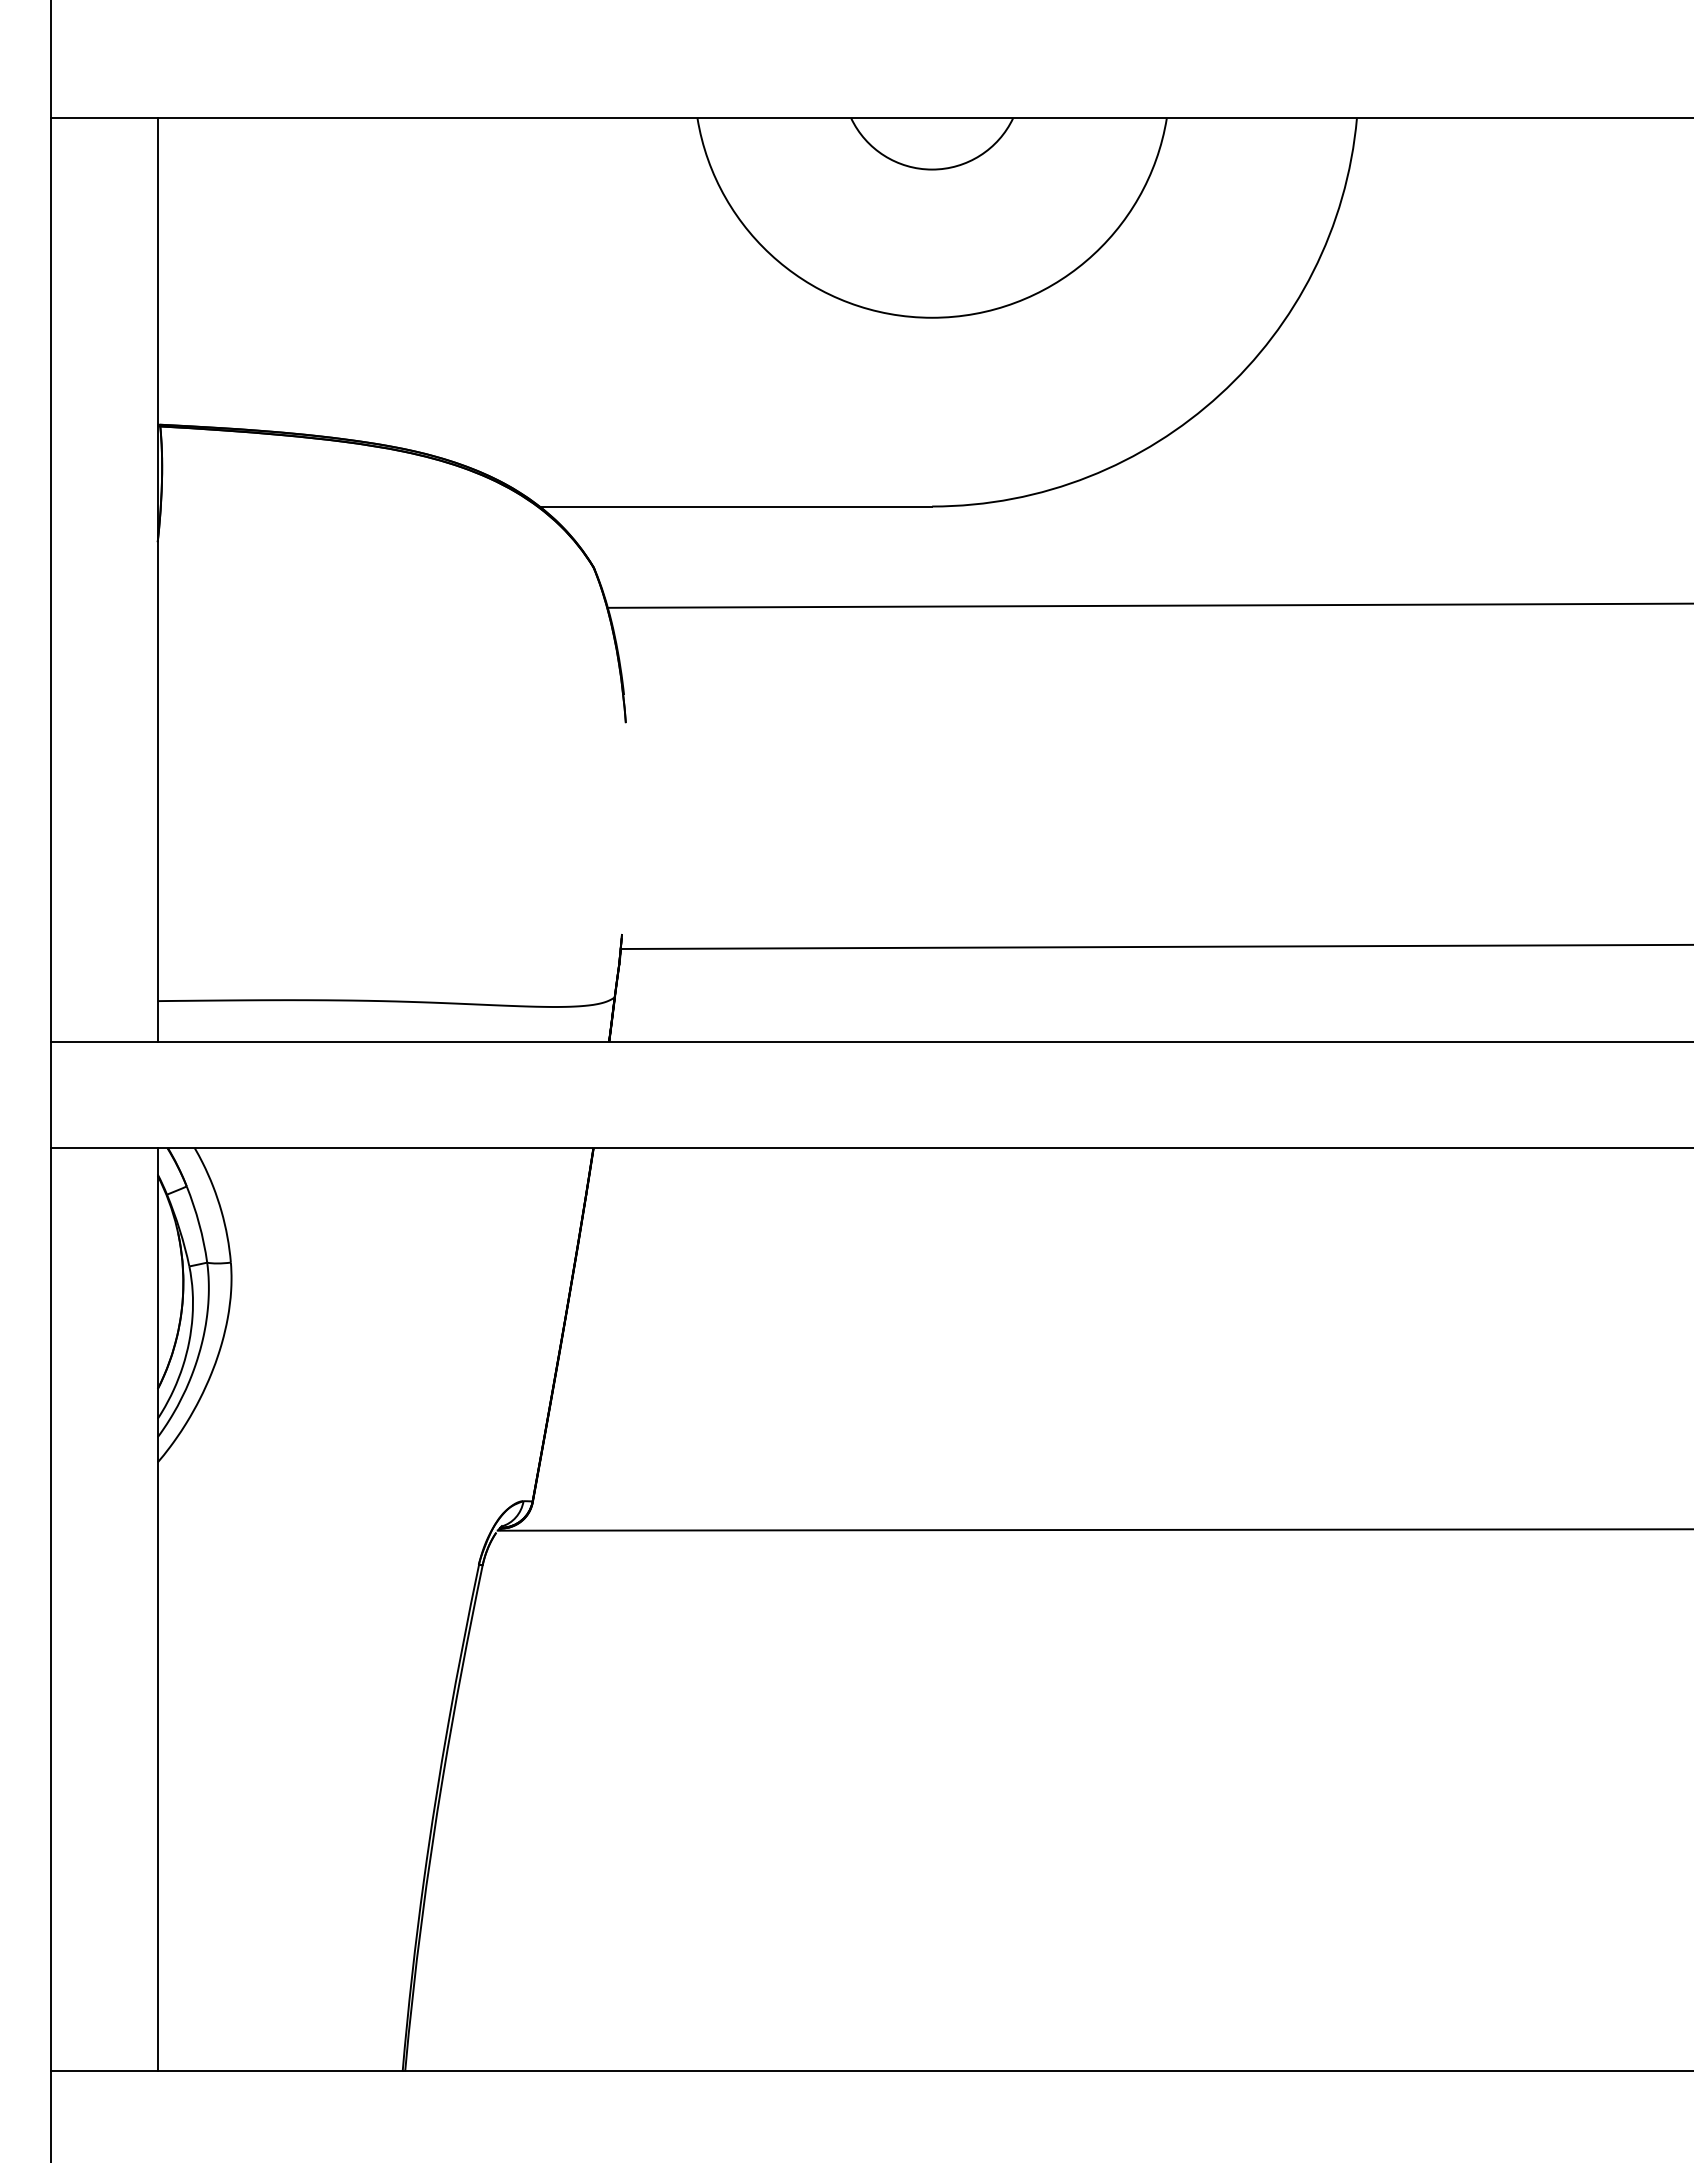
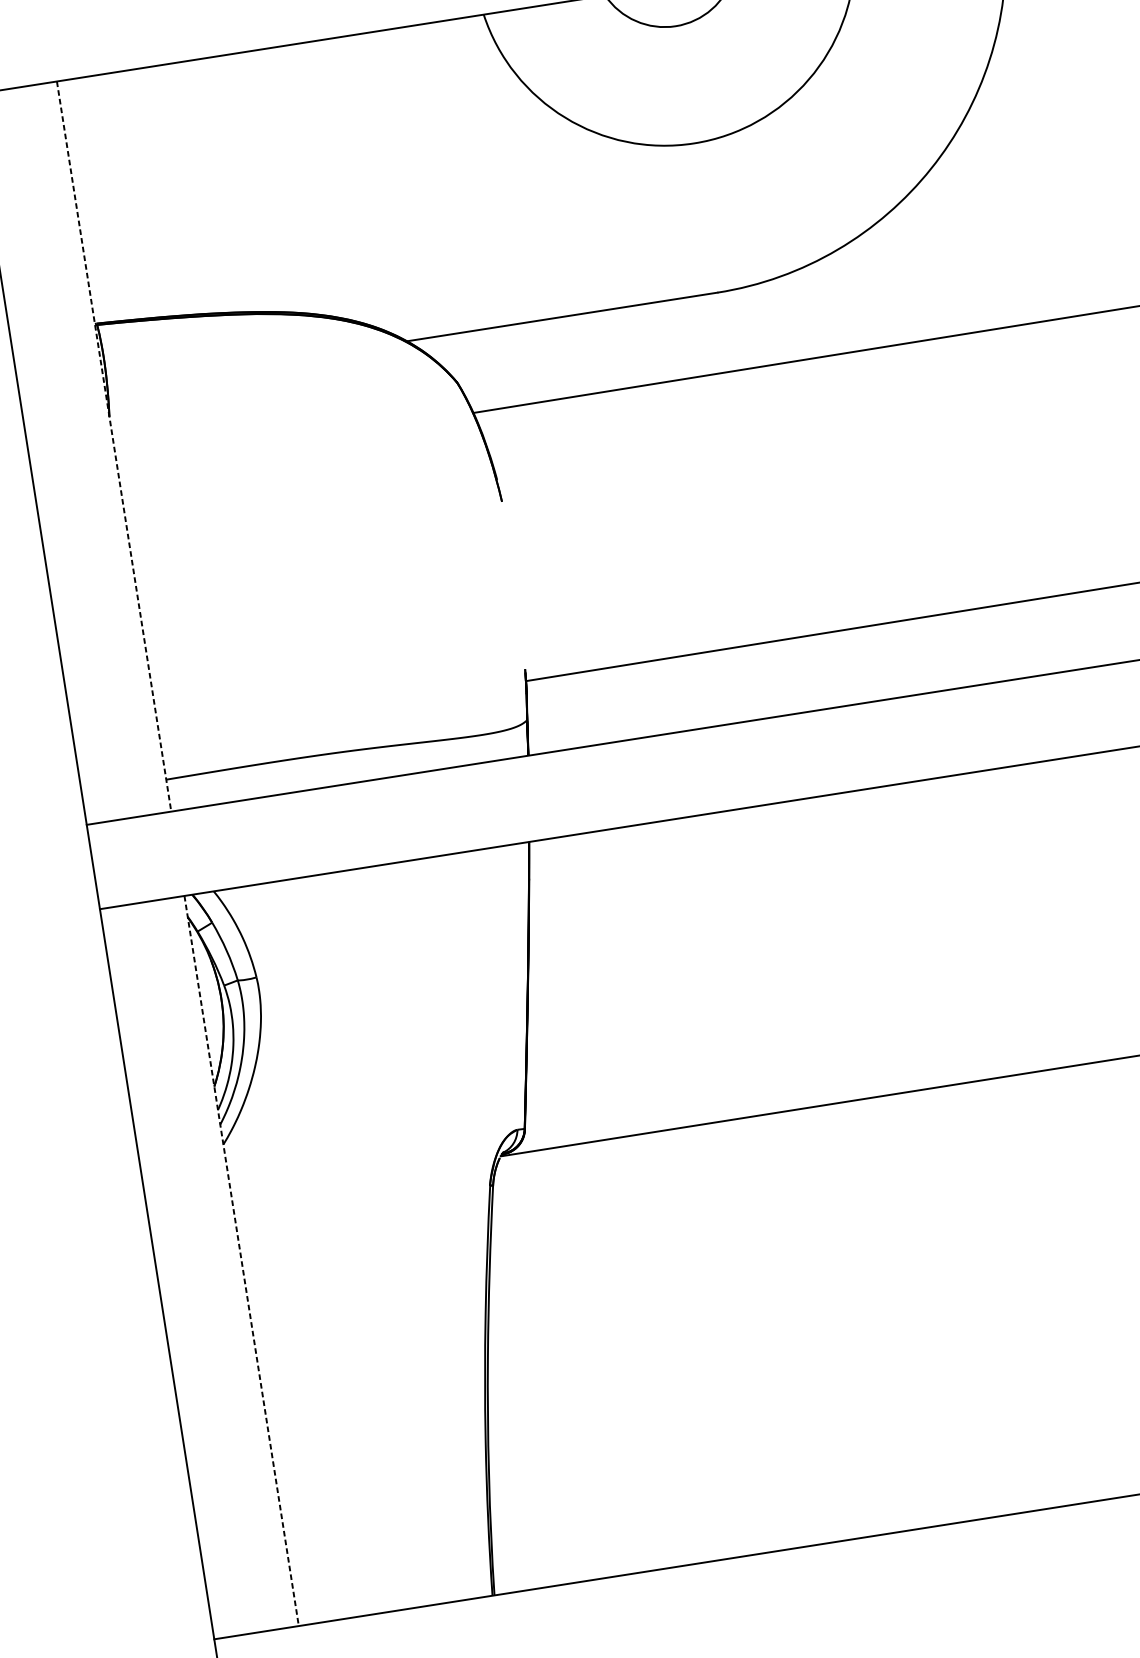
line: (157, 579) -> (113, 446), solid -> dashed
line: (157, 1609) -> (241, 1260), solid -> dashed

